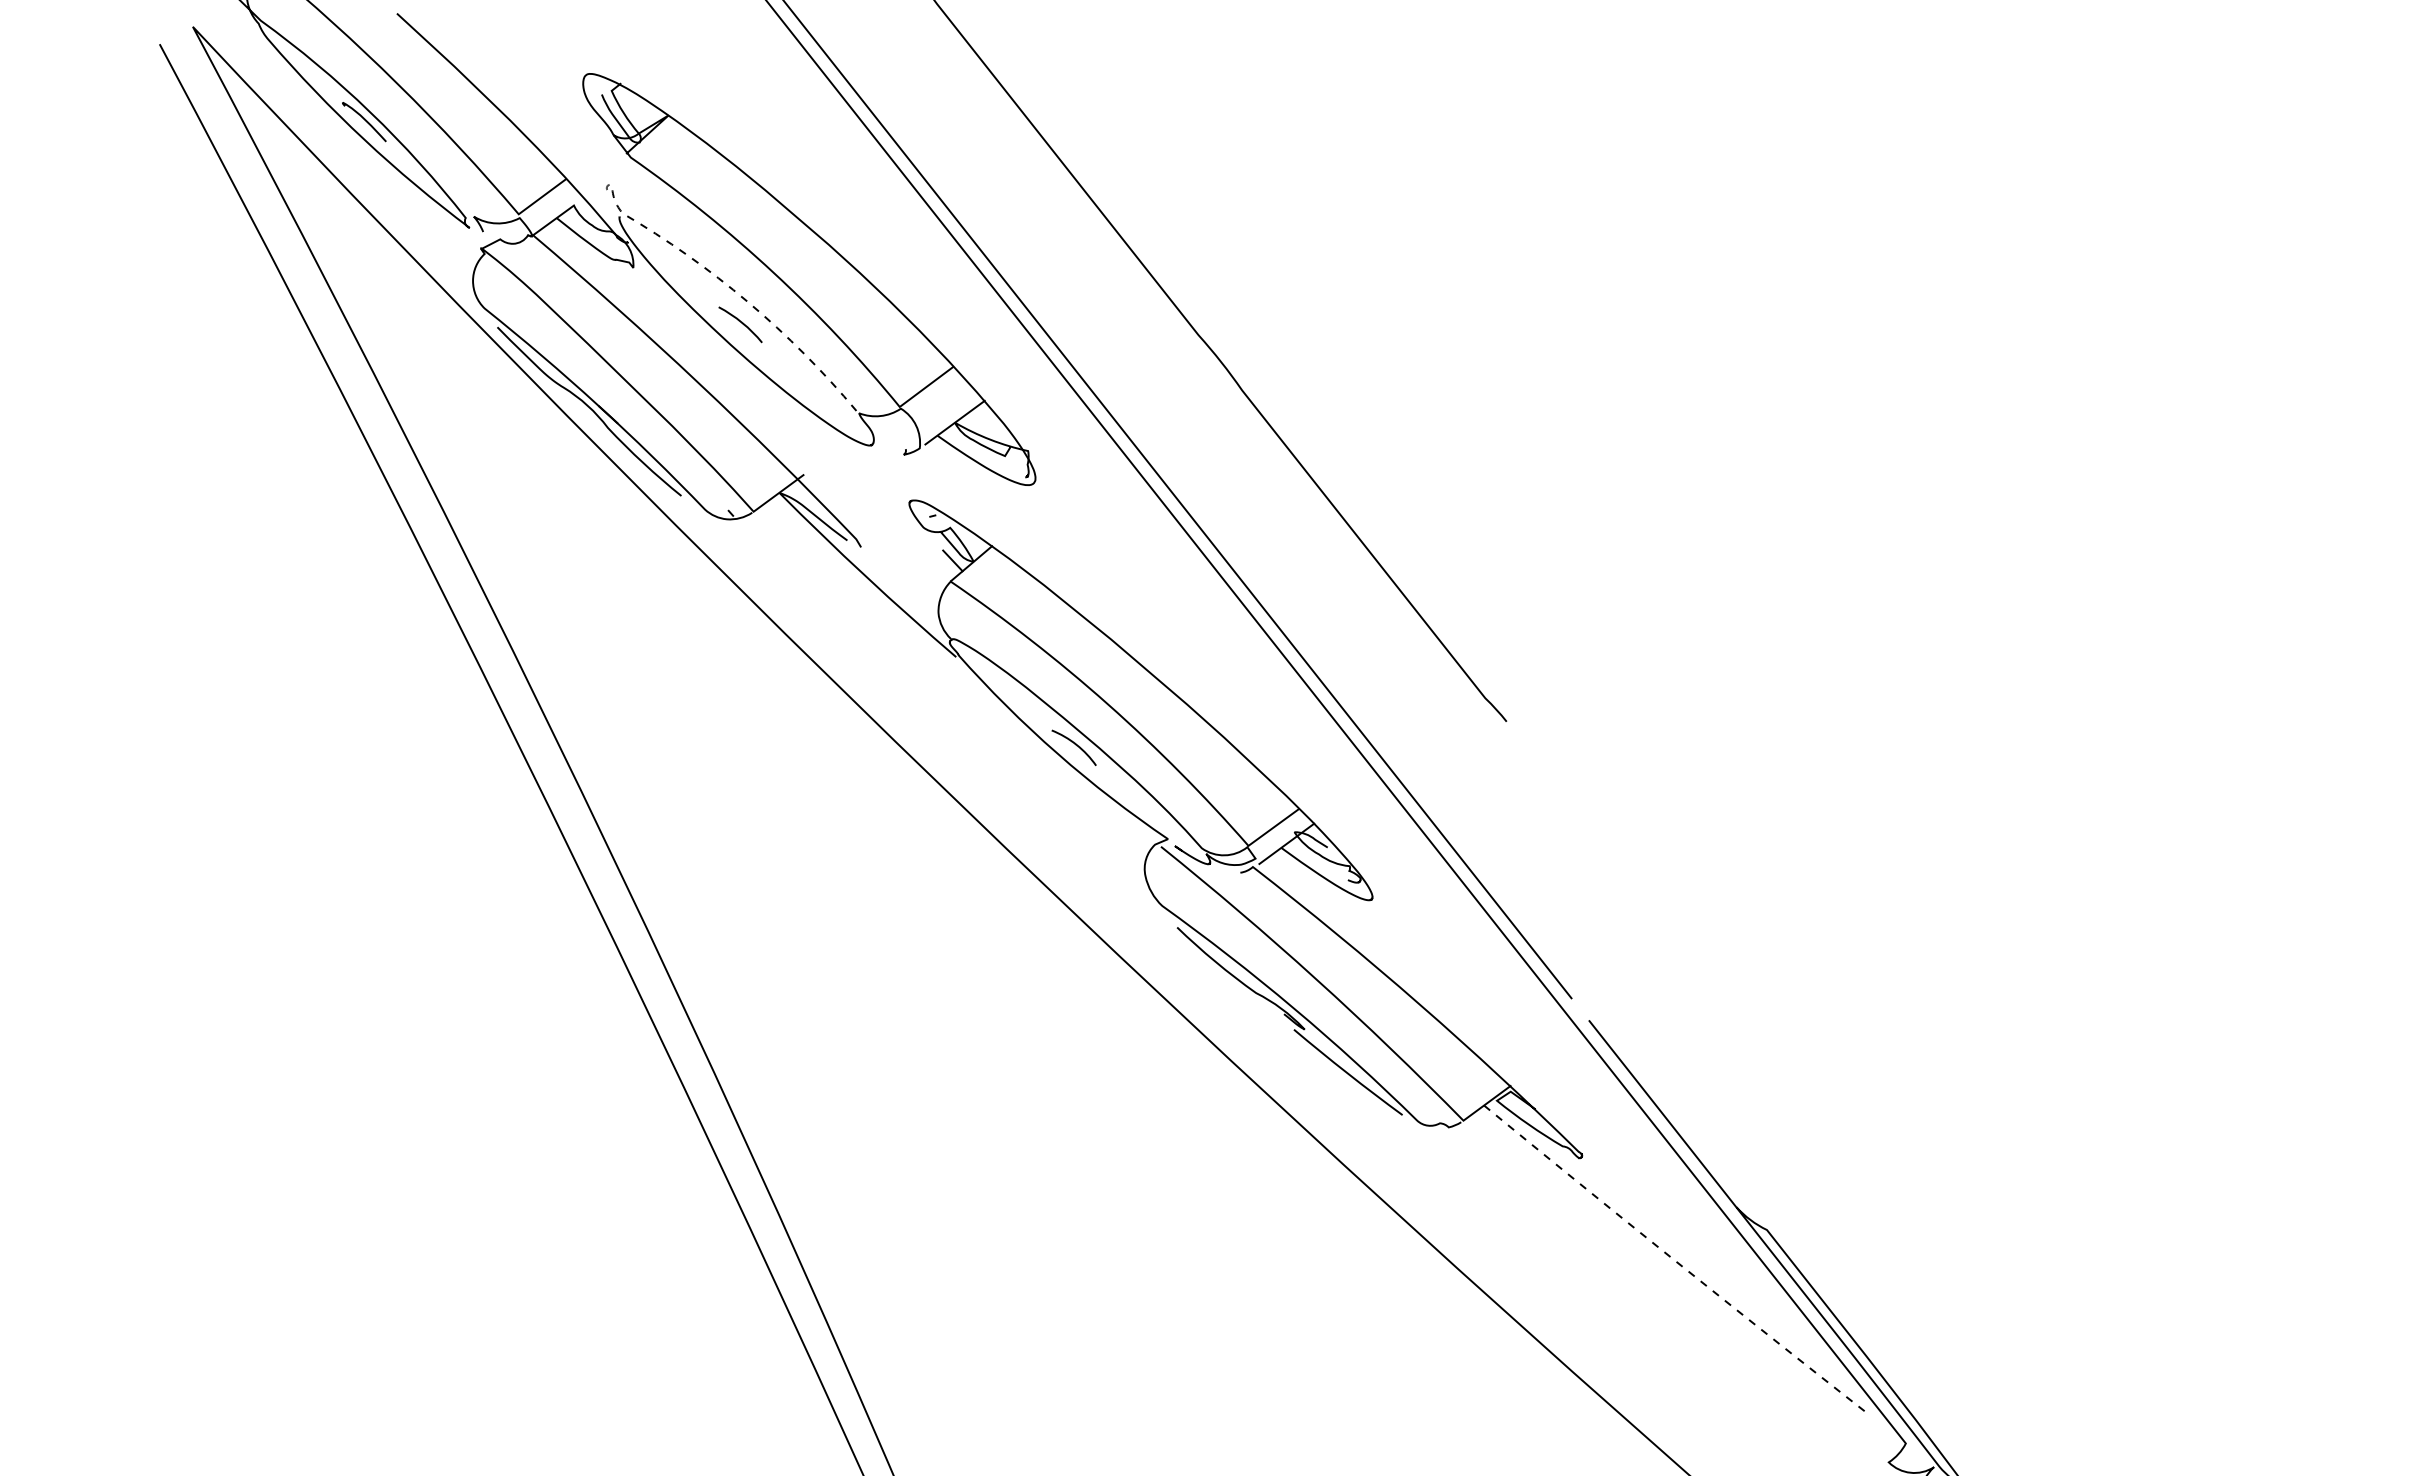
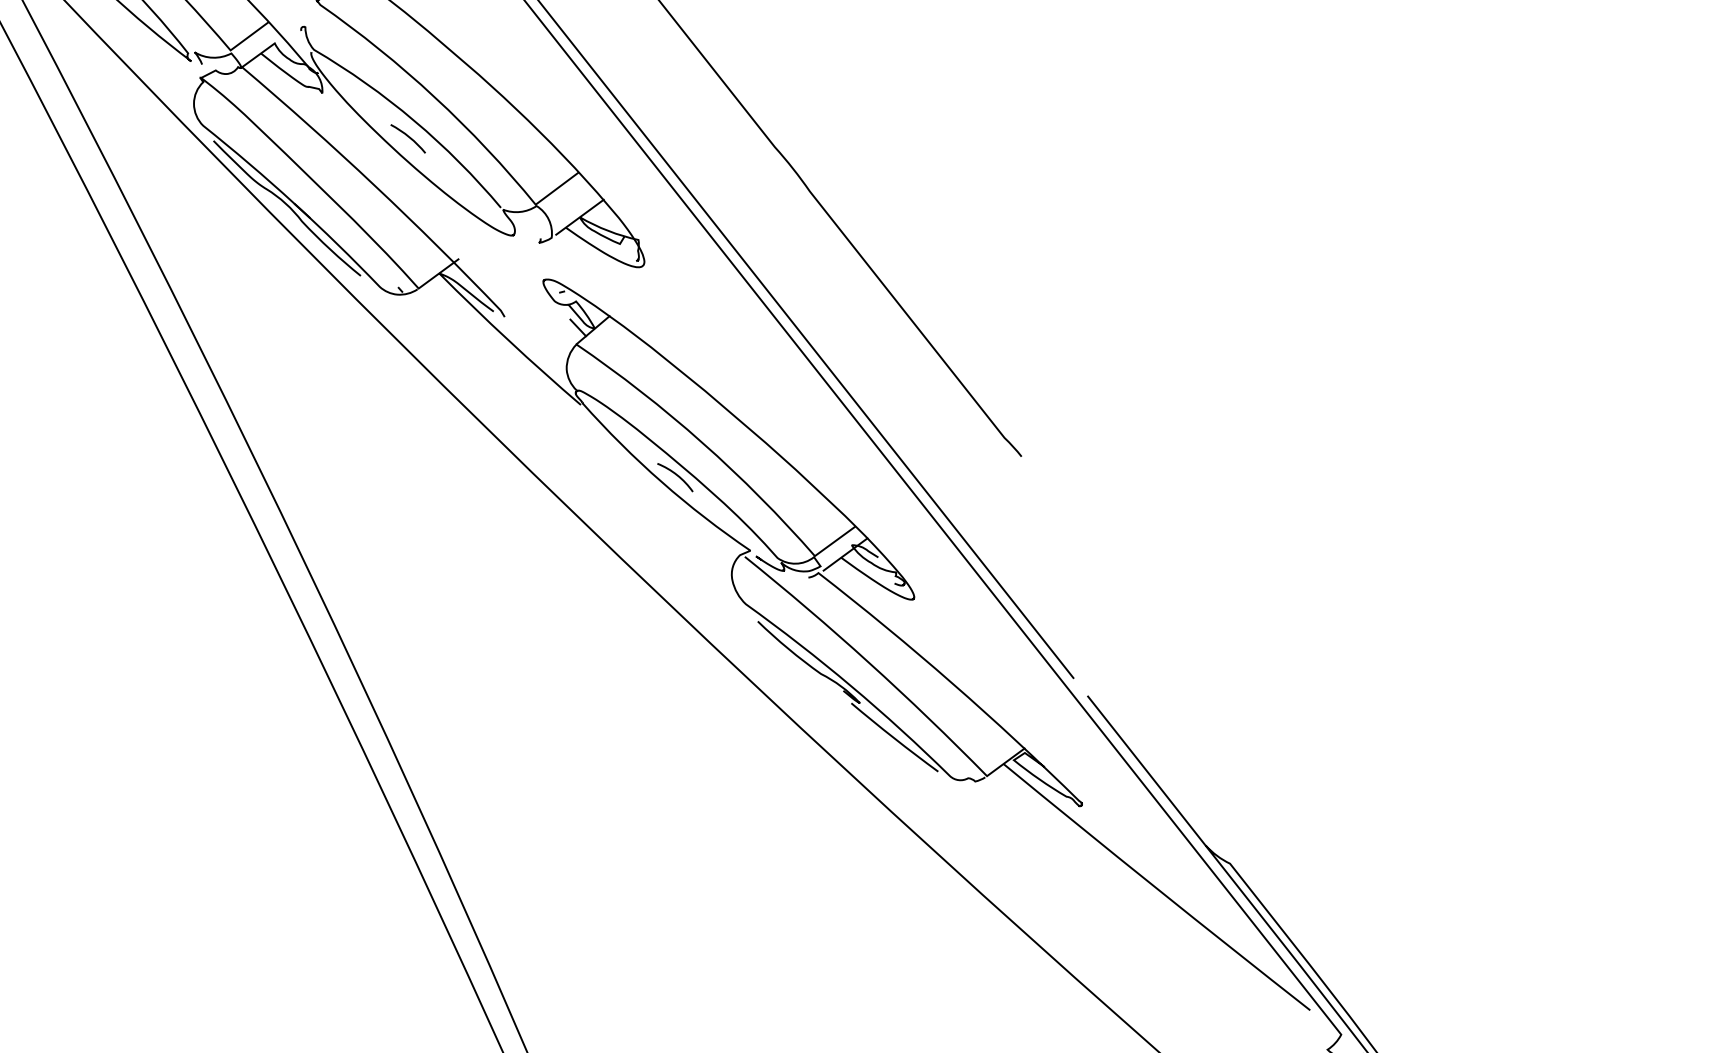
line: (725, 283) -> (396, 105), dashed -> solid
arc: (1674, 1260) -> (1156, 888), dashed -> solid

